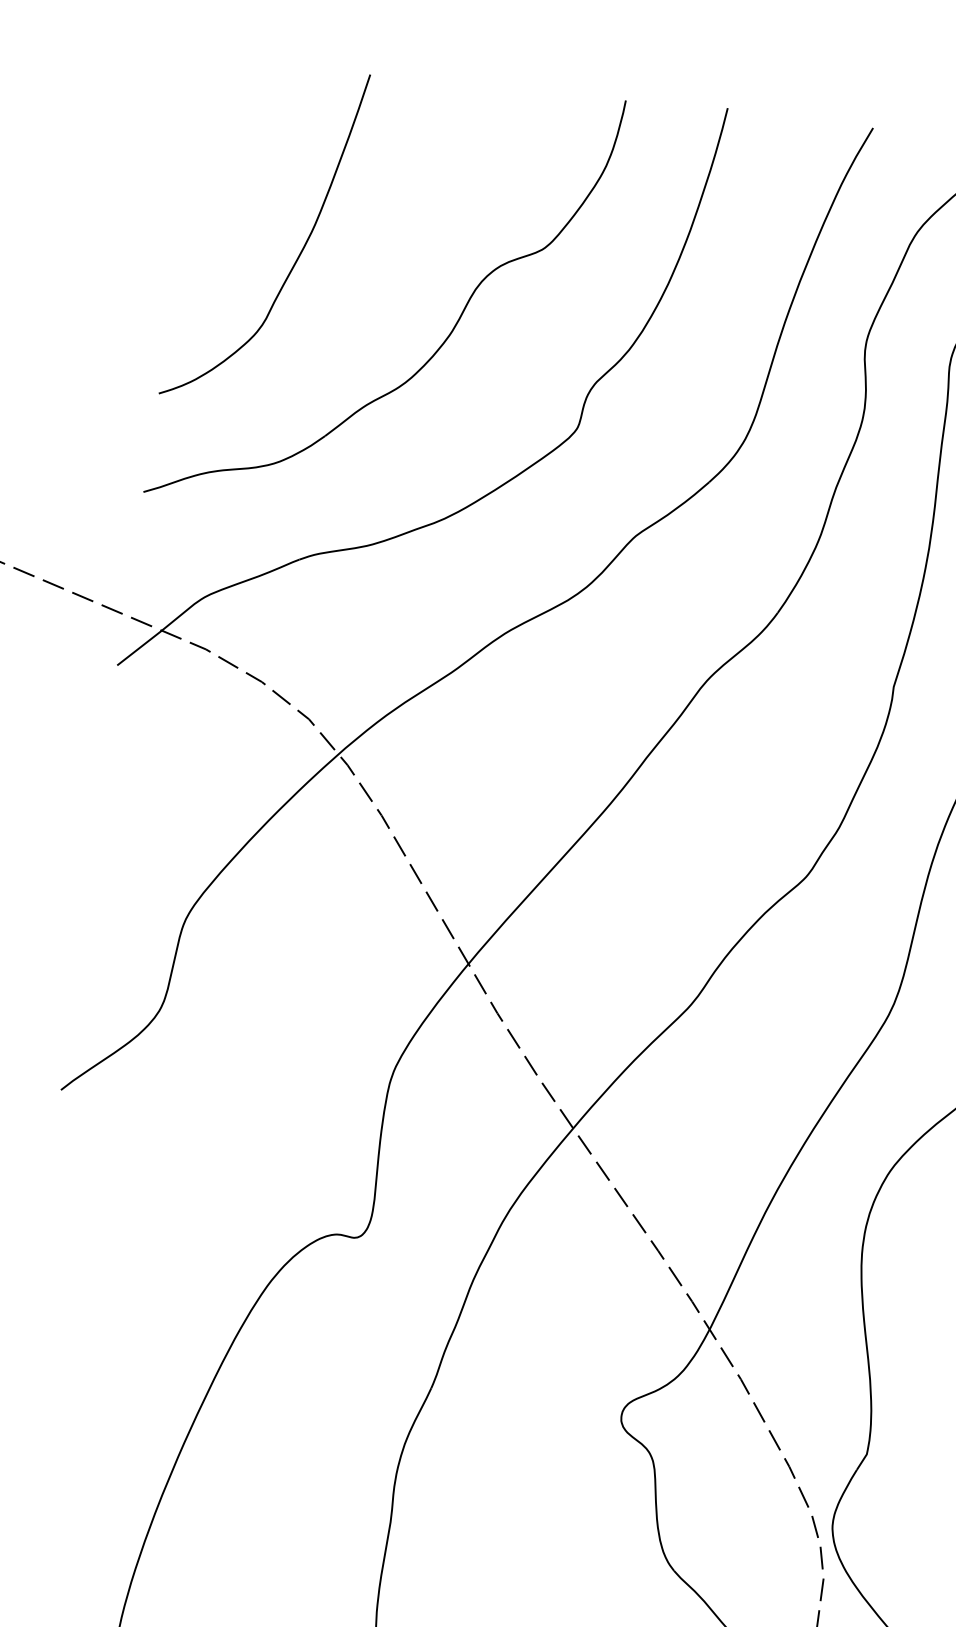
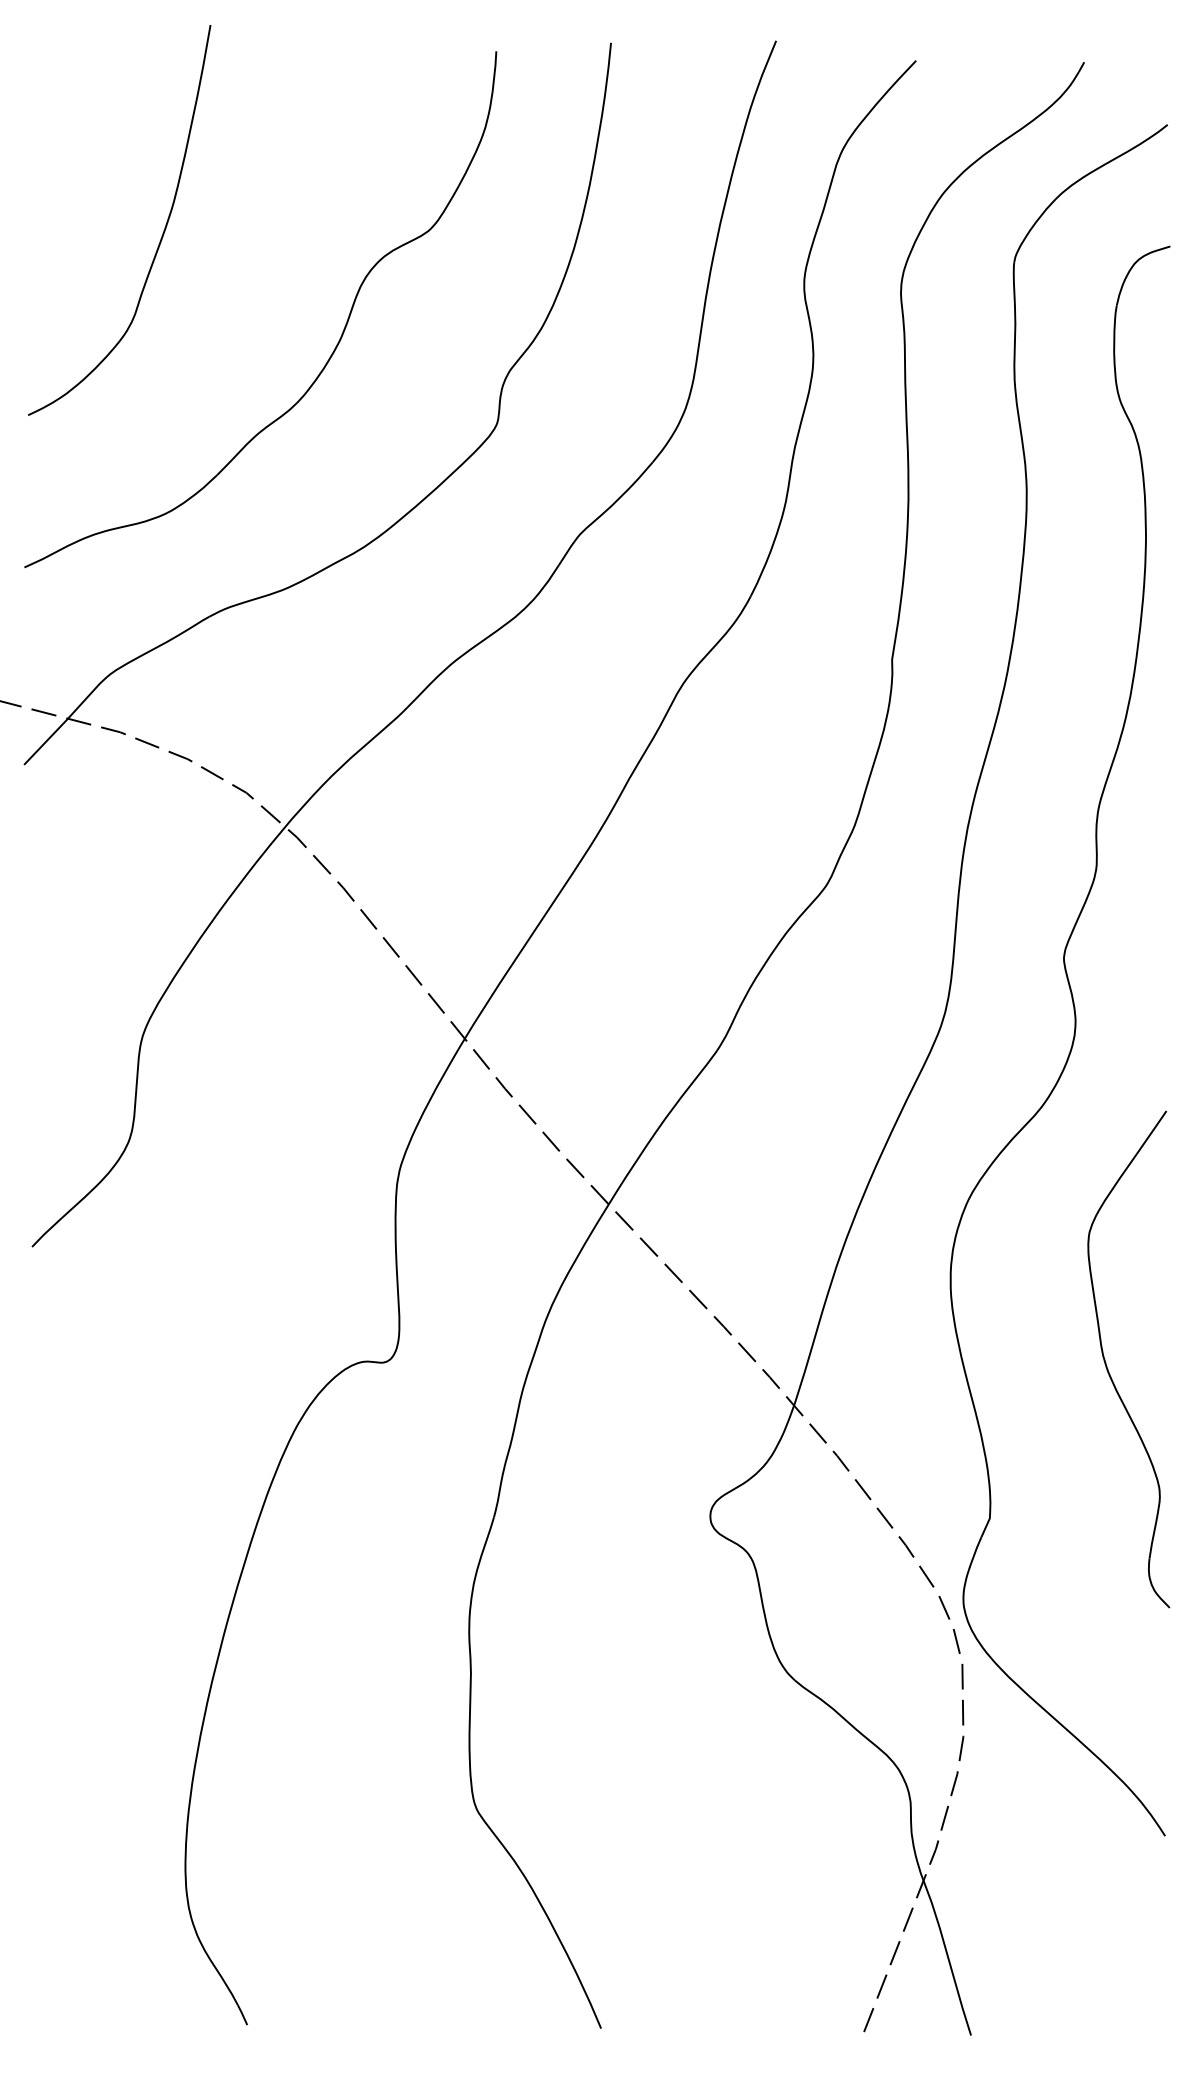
curve: (299, 253) -> (161, 235), moved

